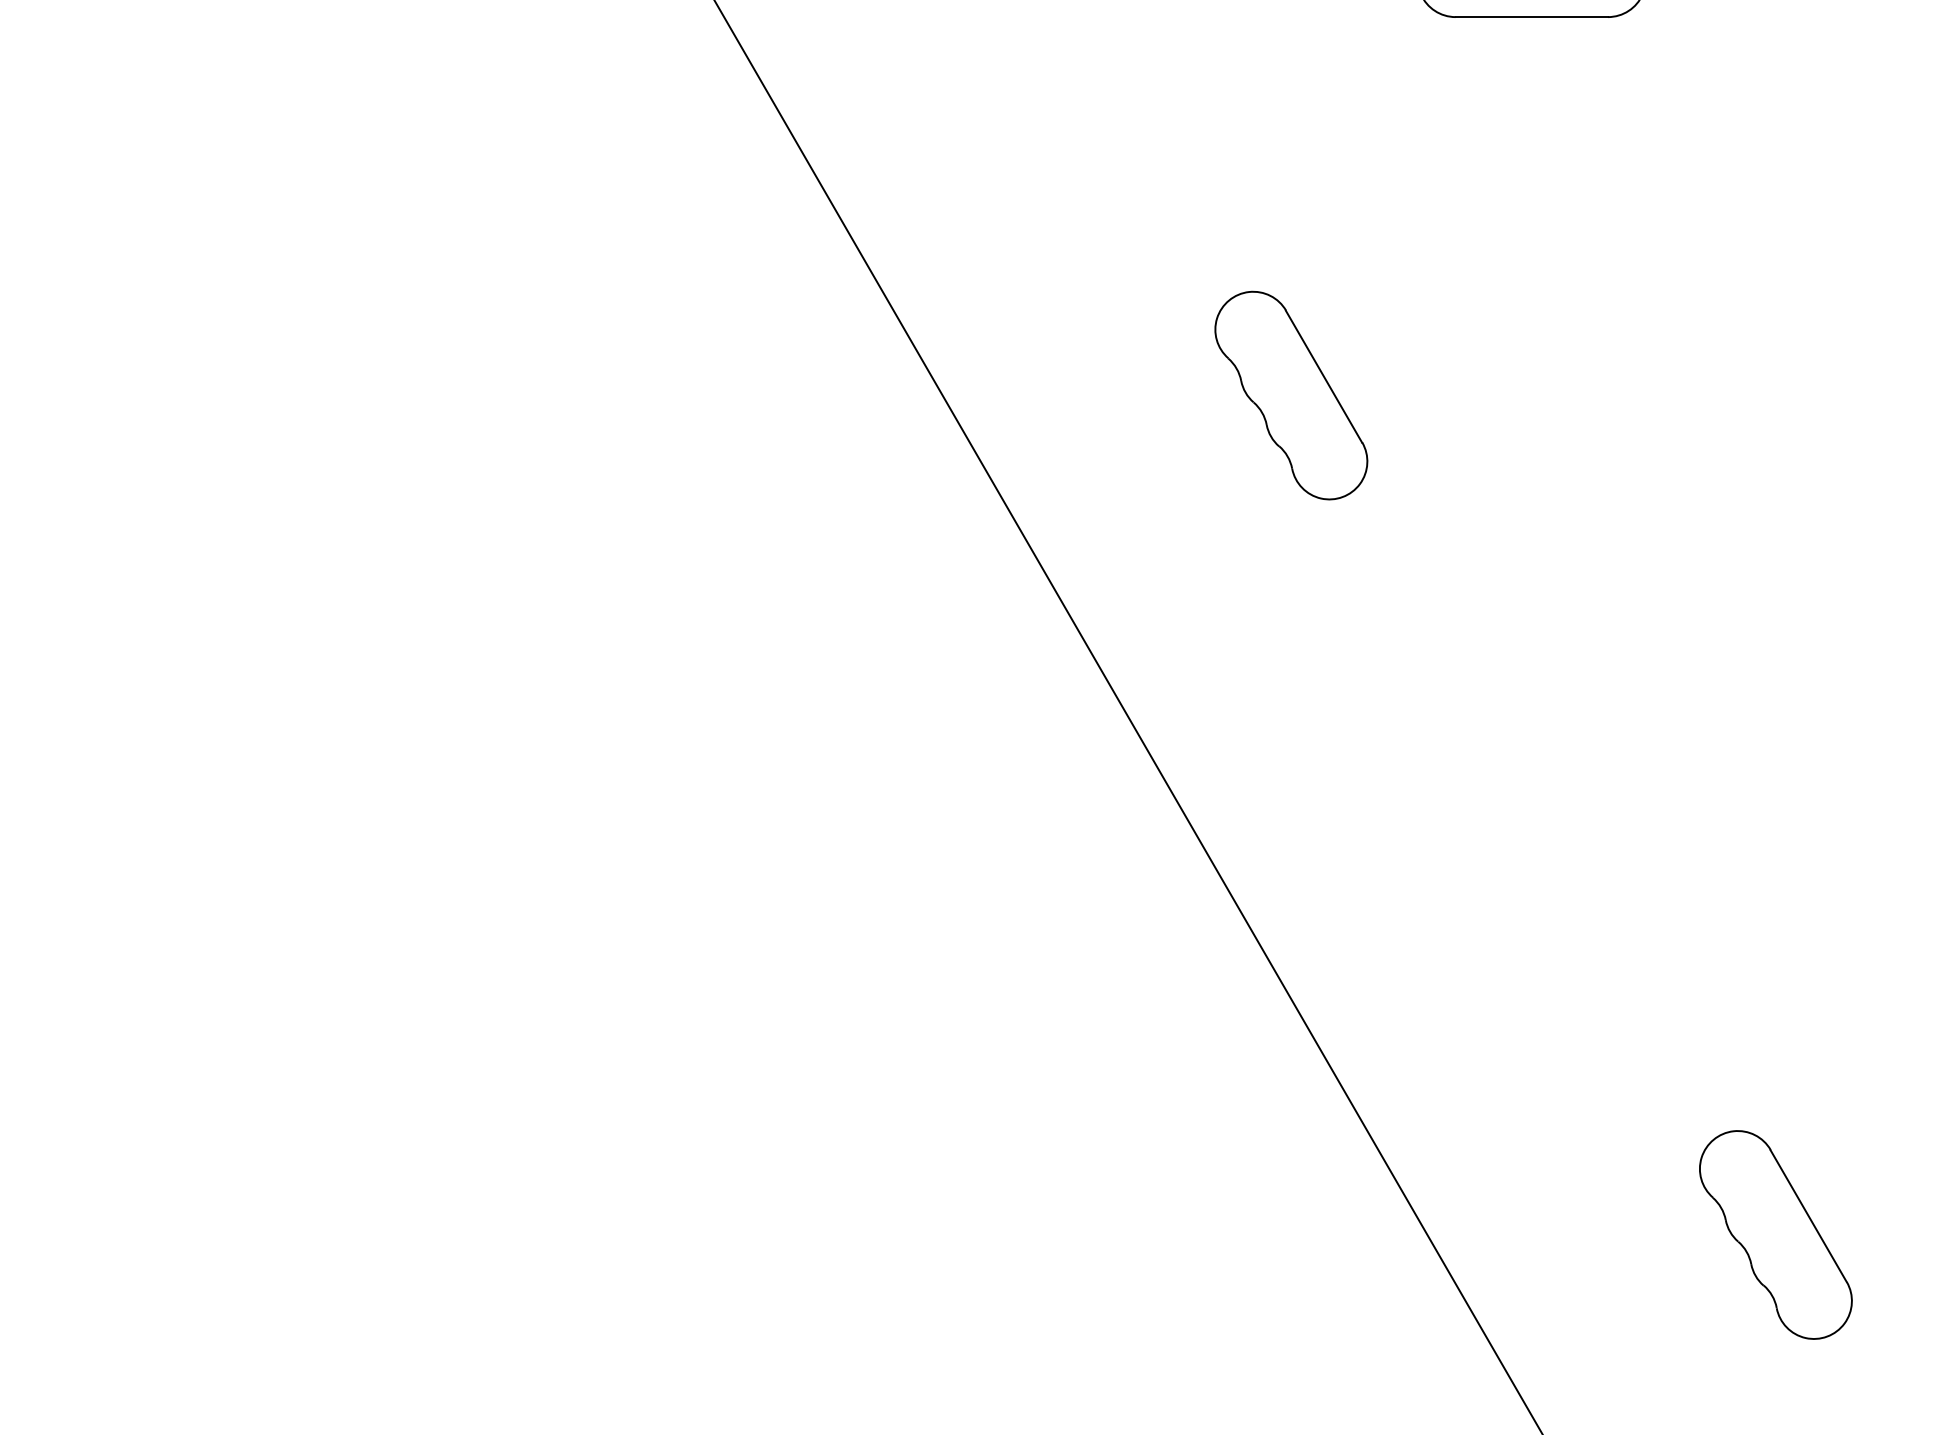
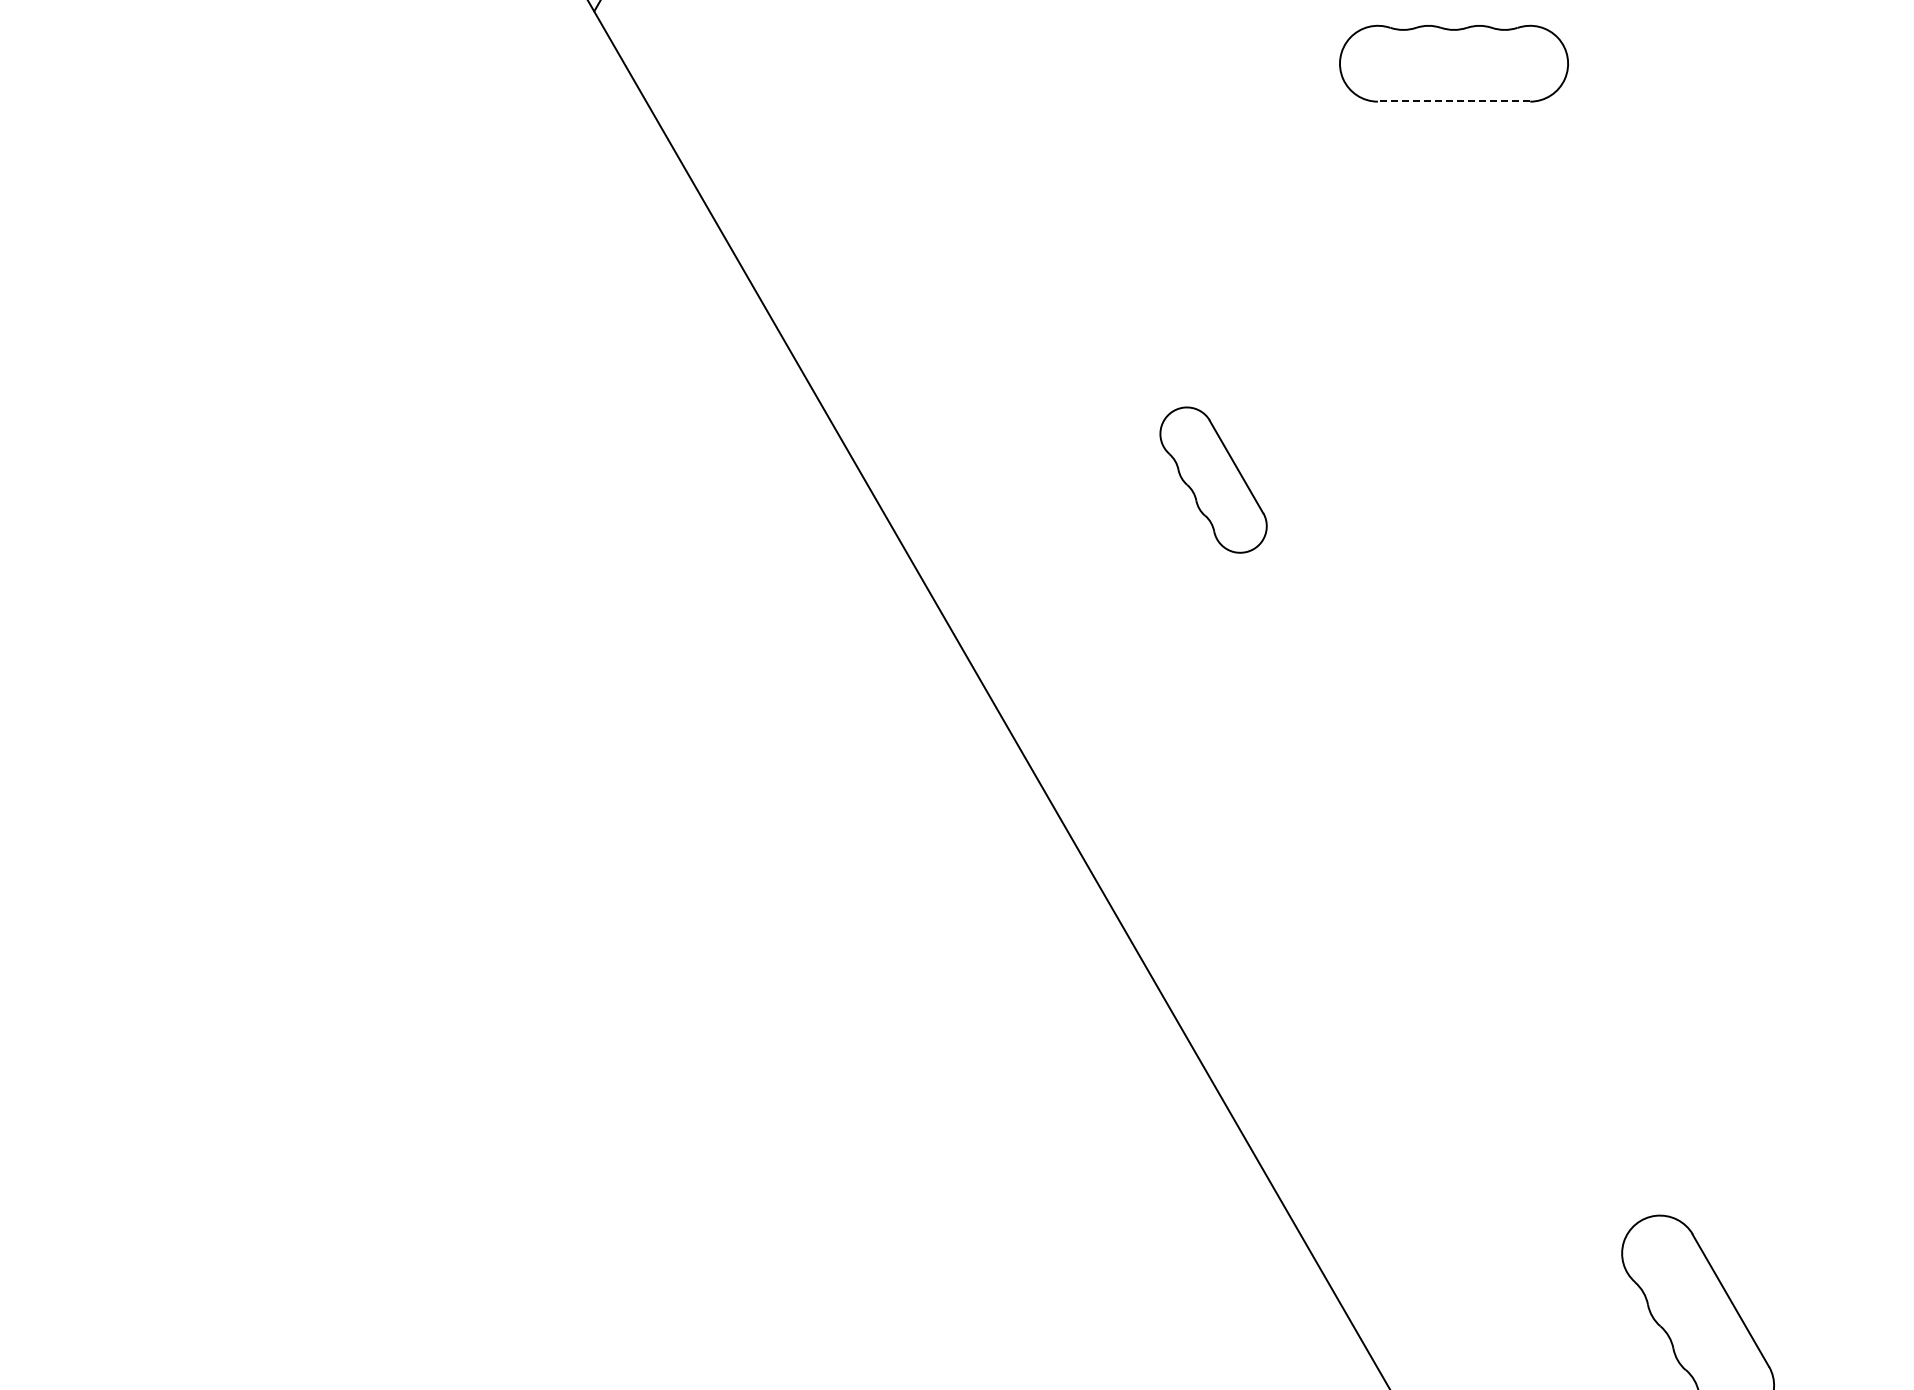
line: (1531, 16) -> (1453, 101), solid -> dashed
part: (1291, 395) -> (1213, 480), size x0.7

